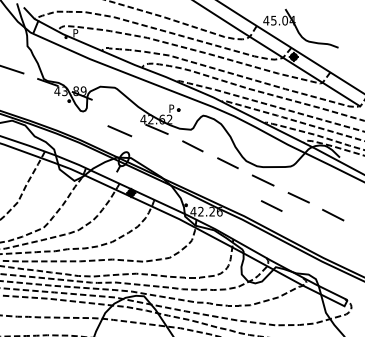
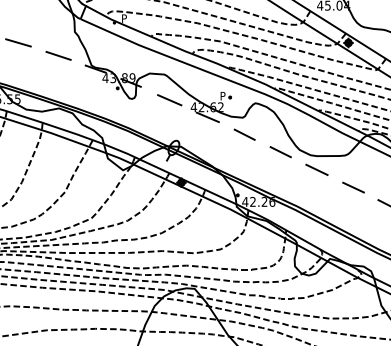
line: (119, 131) -> (169, 100), moved
line: (271, 206) -> (325, 196), removed

